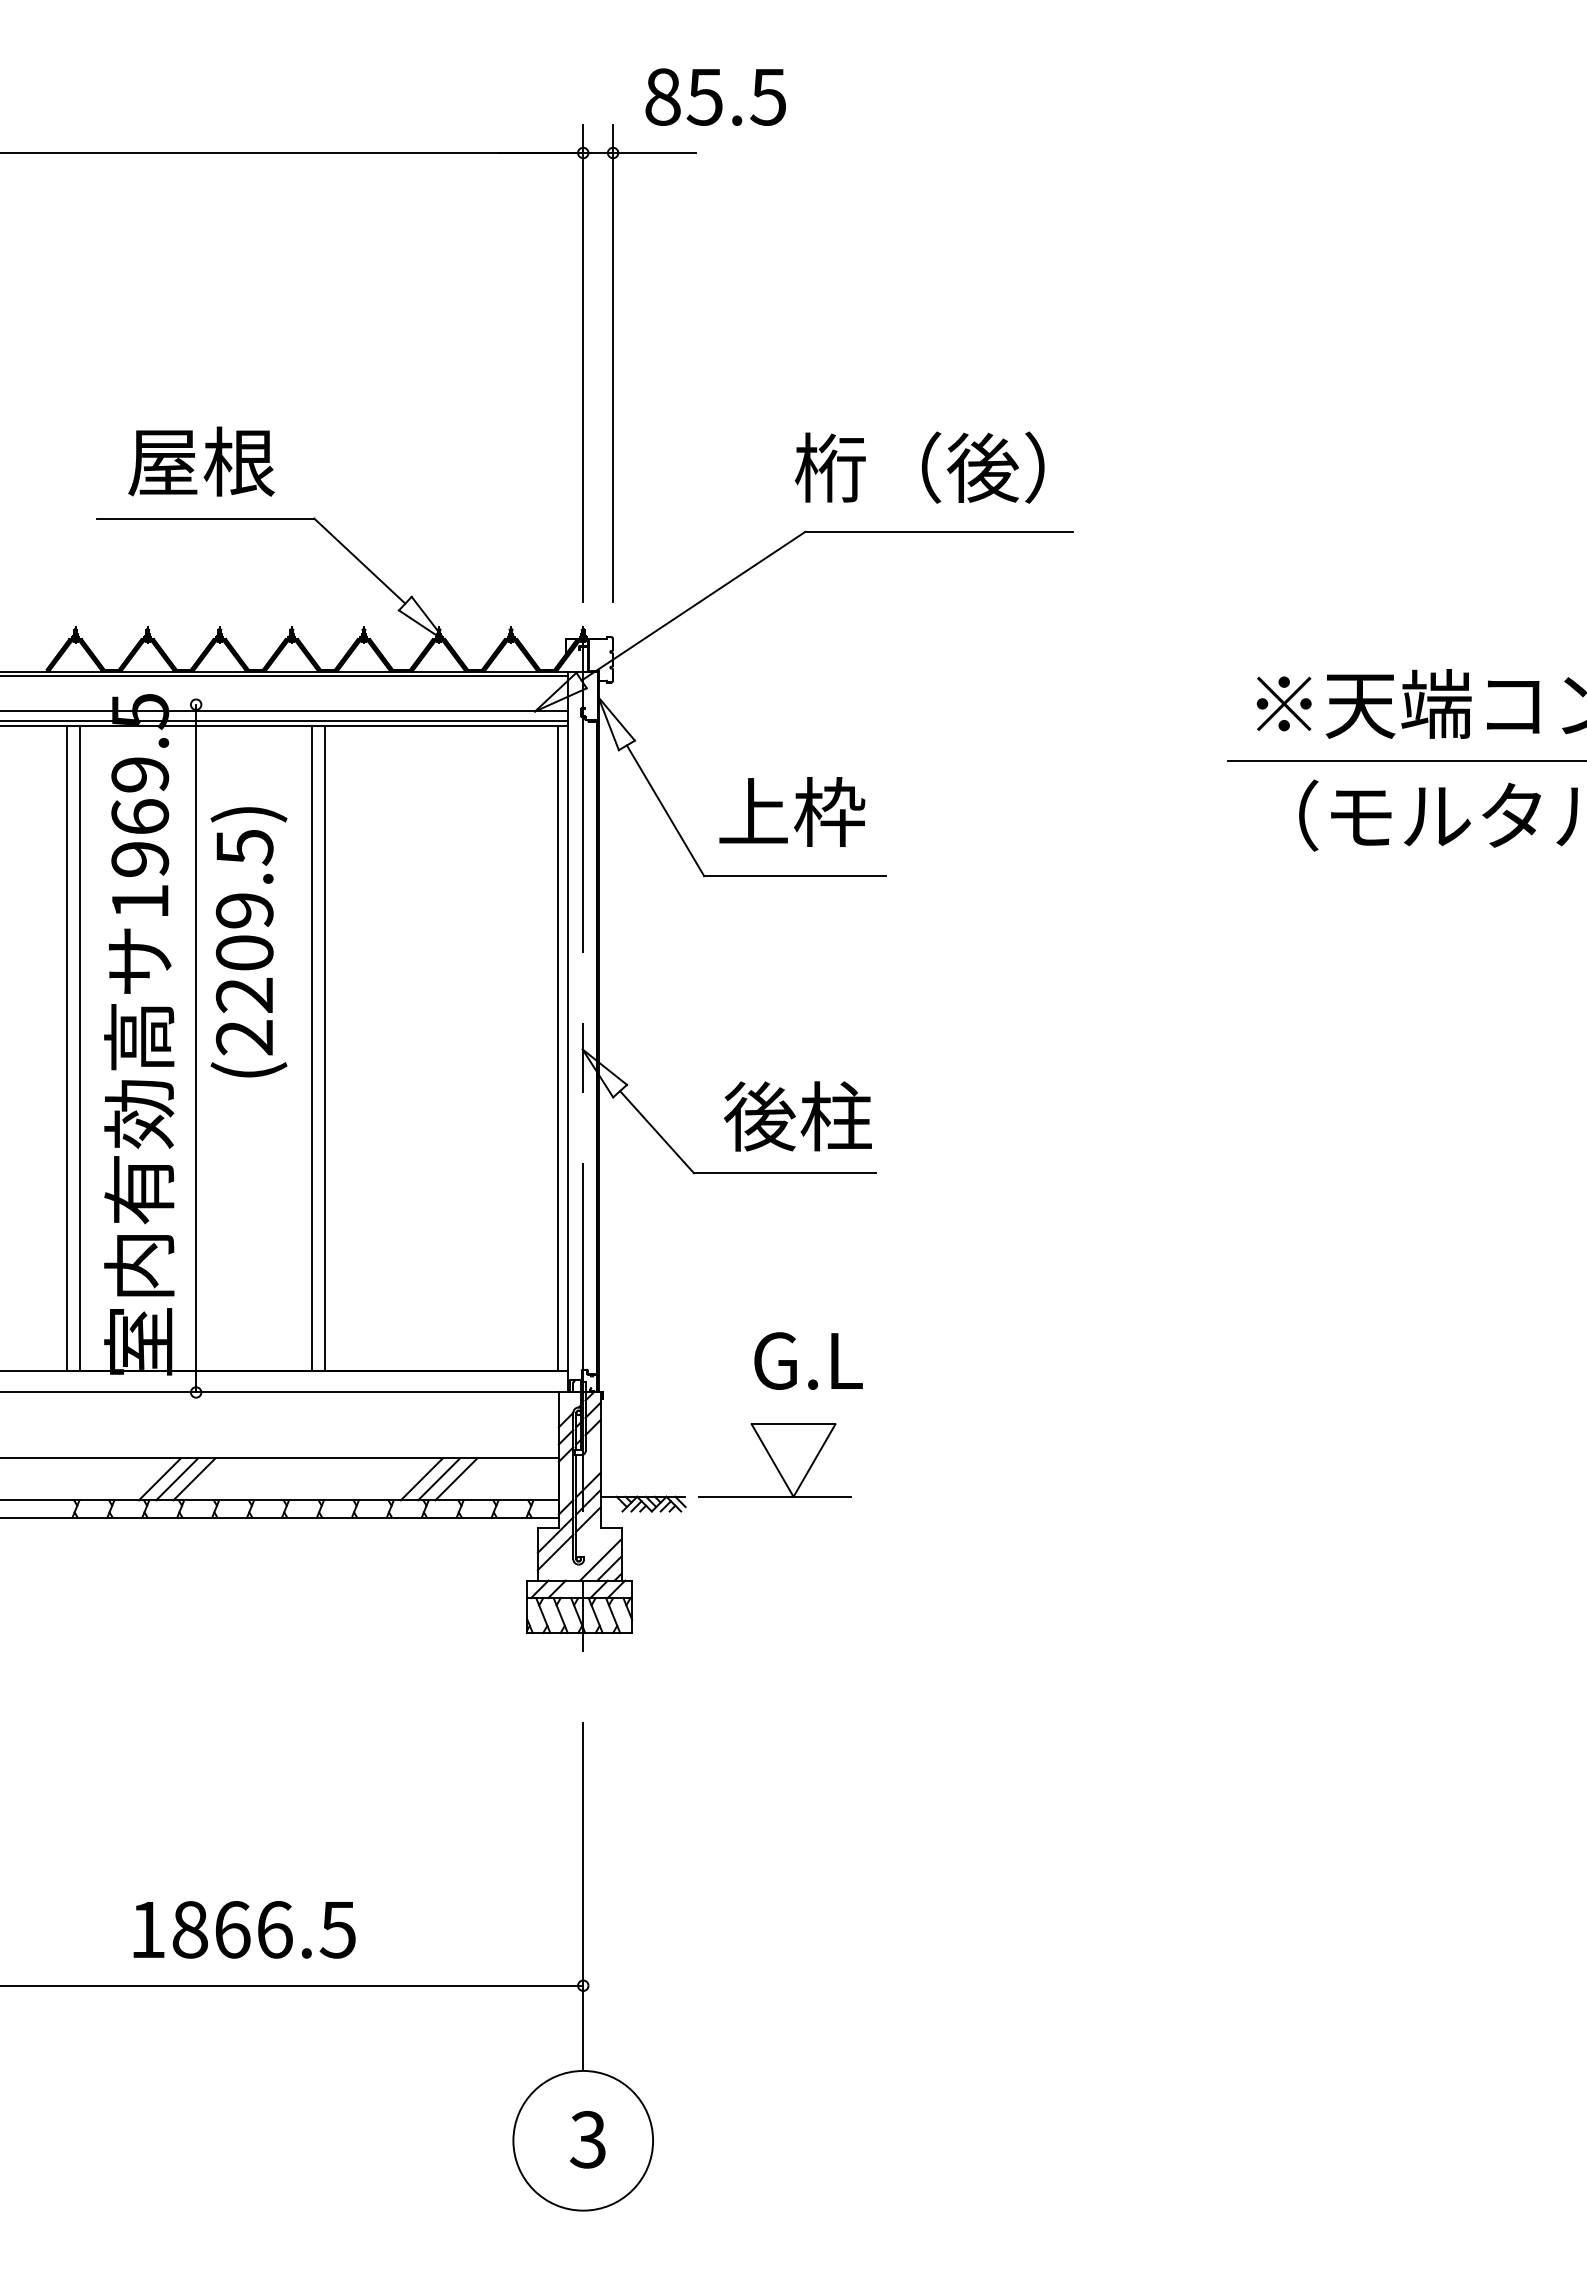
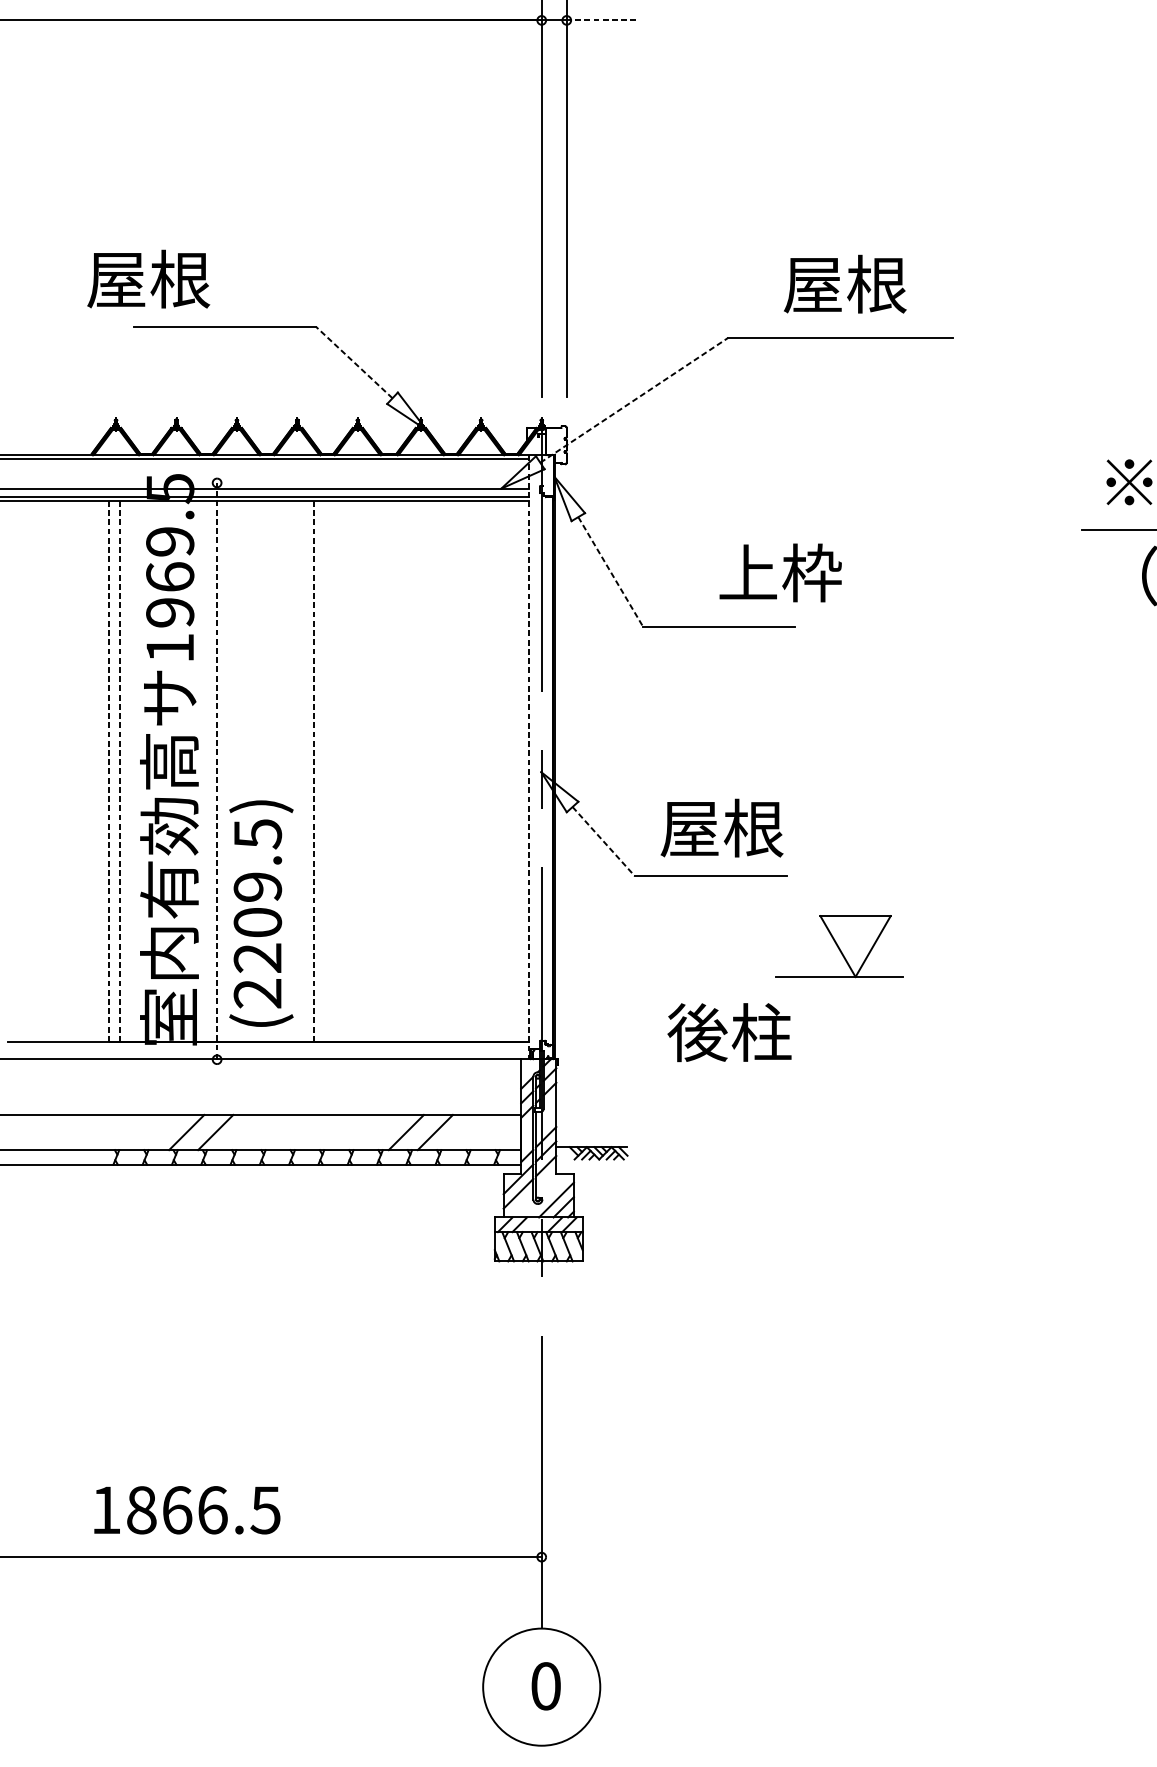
line: (653, 153) -> (600, 20), solid -> dashed
text: (201, 461) -> (148, 279), moved
text: (919, 467) -> (823, 284), 桁（後） -> 屋根
line: (359, 560) -> (354, 362), solid -> dashed
line: (693, 605) -> (634, 399), solid -> dashed
line: (665, 810) -> (610, 571), solid -> dashed
text: (792, 811) -> (780, 572), moved
text: (248, 942) -> (261, 913), moved
line: (568, 1032) -> (529, 757), solid -> dashed
line: (67, 1048) -> (109, 771), solid -> dashed
line: (80, 1048) -> (120, 771), solid -> dashed
line: (196, 1048) -> (217, 771), solid -> dashed
line: (312, 1048) -> (314, 771), solid -> dashed
line: (325, 1048) -> (325, 771), removed
line: (557, 1048) -> (520, 771), removed
text: (797, 1116) -> (721, 828), 後柱 -> 屋根
line: (657, 1132) -> (603, 841), solid -> dashed
text: (807, 1360) -> (729, 1032), G.L -> 後柱
part: (774, 1460) -> (839, 946), moved
line: (177, 1479) -> (201, 1132), removed
line: (439, 1479) -> (421, 1132), removed
text: (244, 1929) -> (187, 1509), moved
text: (587, 2139) -> (545, 1686), 3 -> 0

